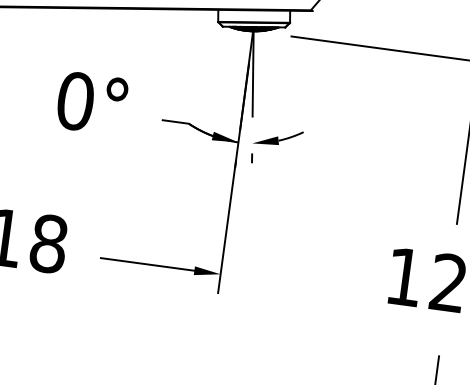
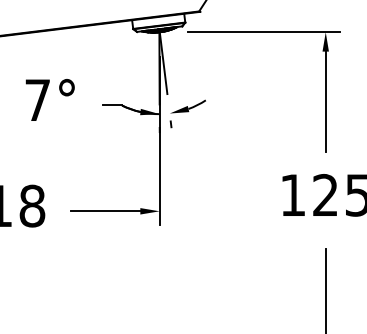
text: (75, 100) -> (37, 99), 0° -> 7°

